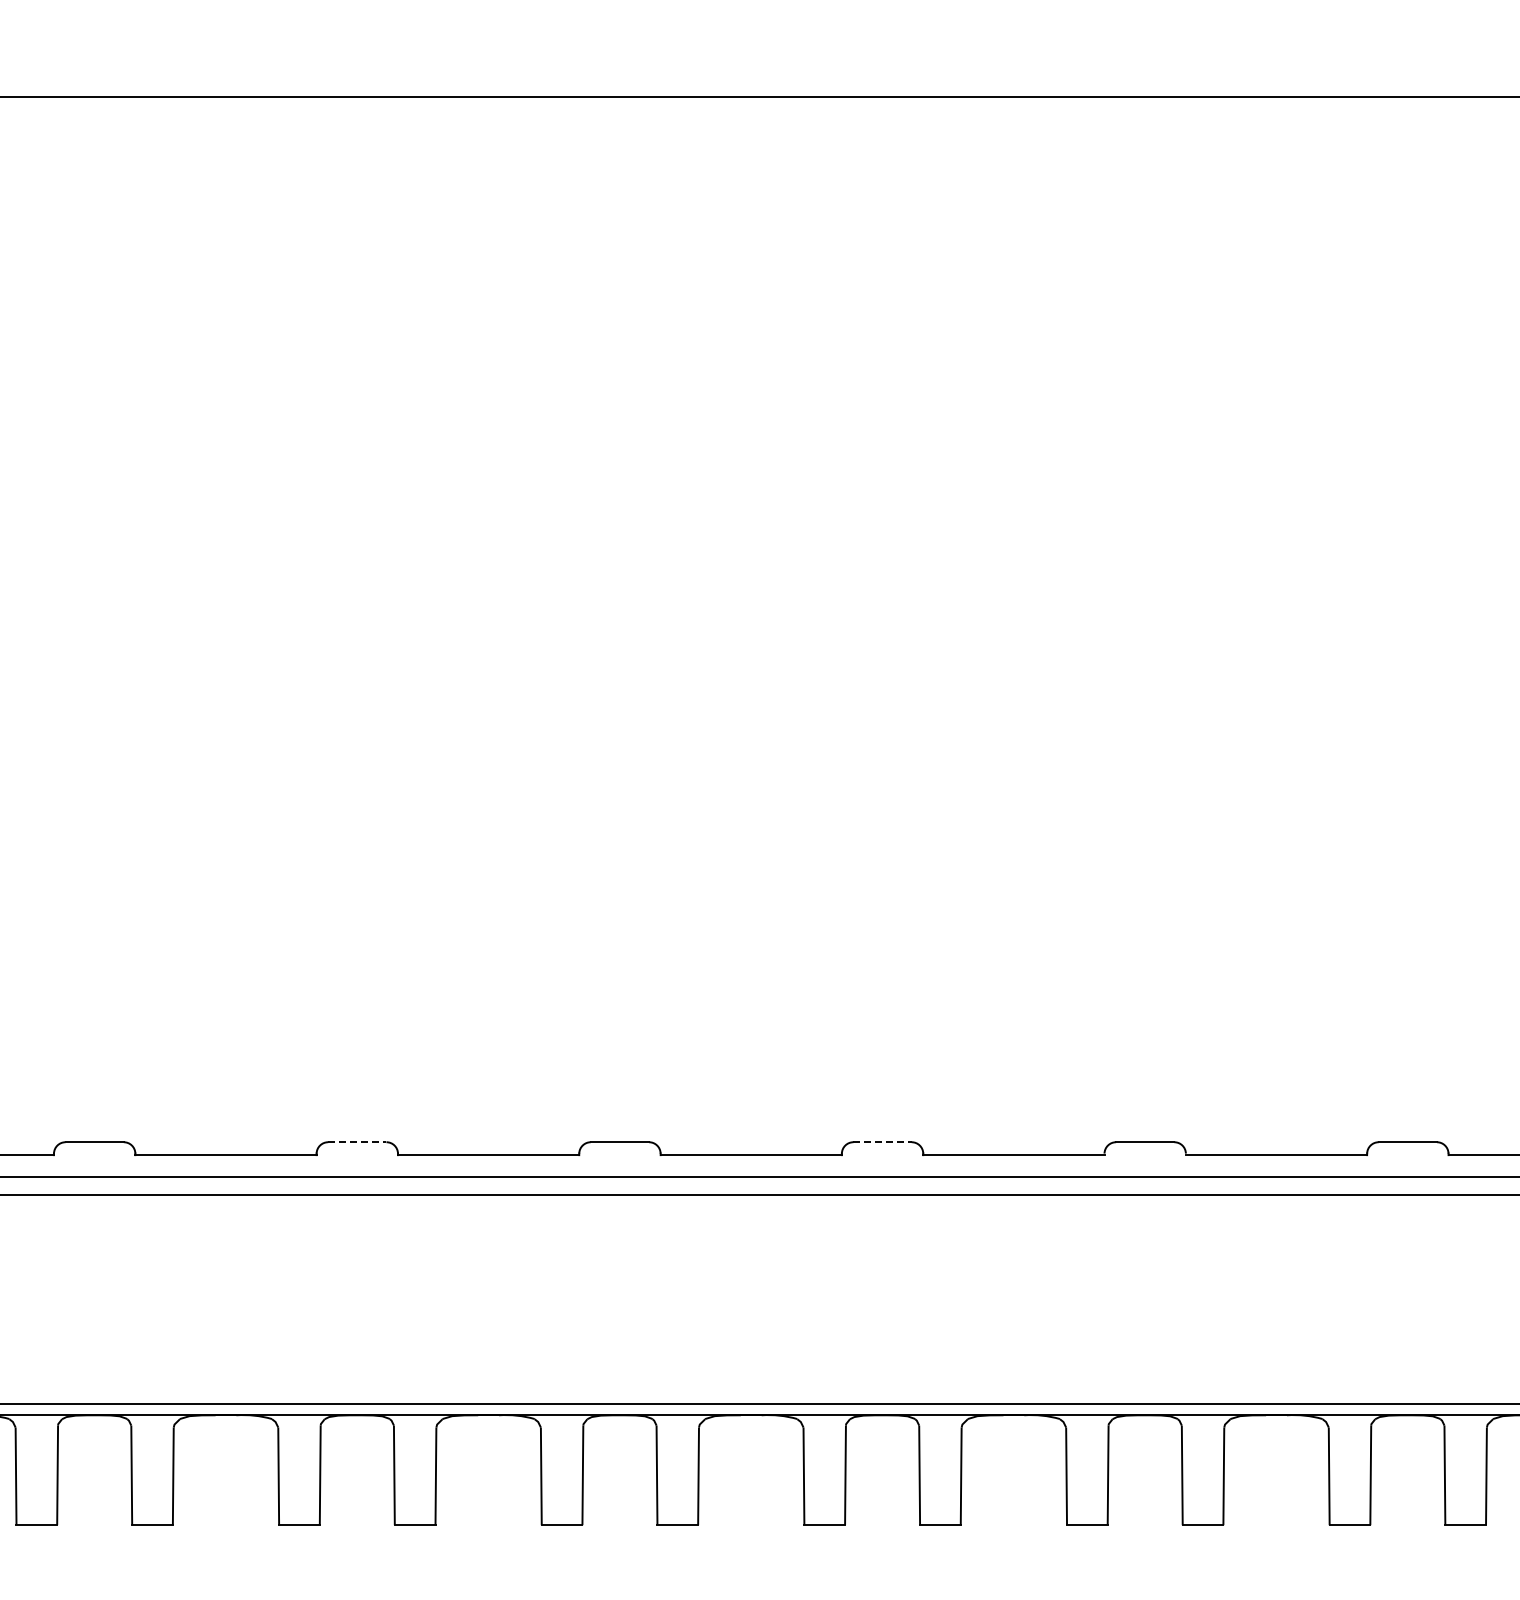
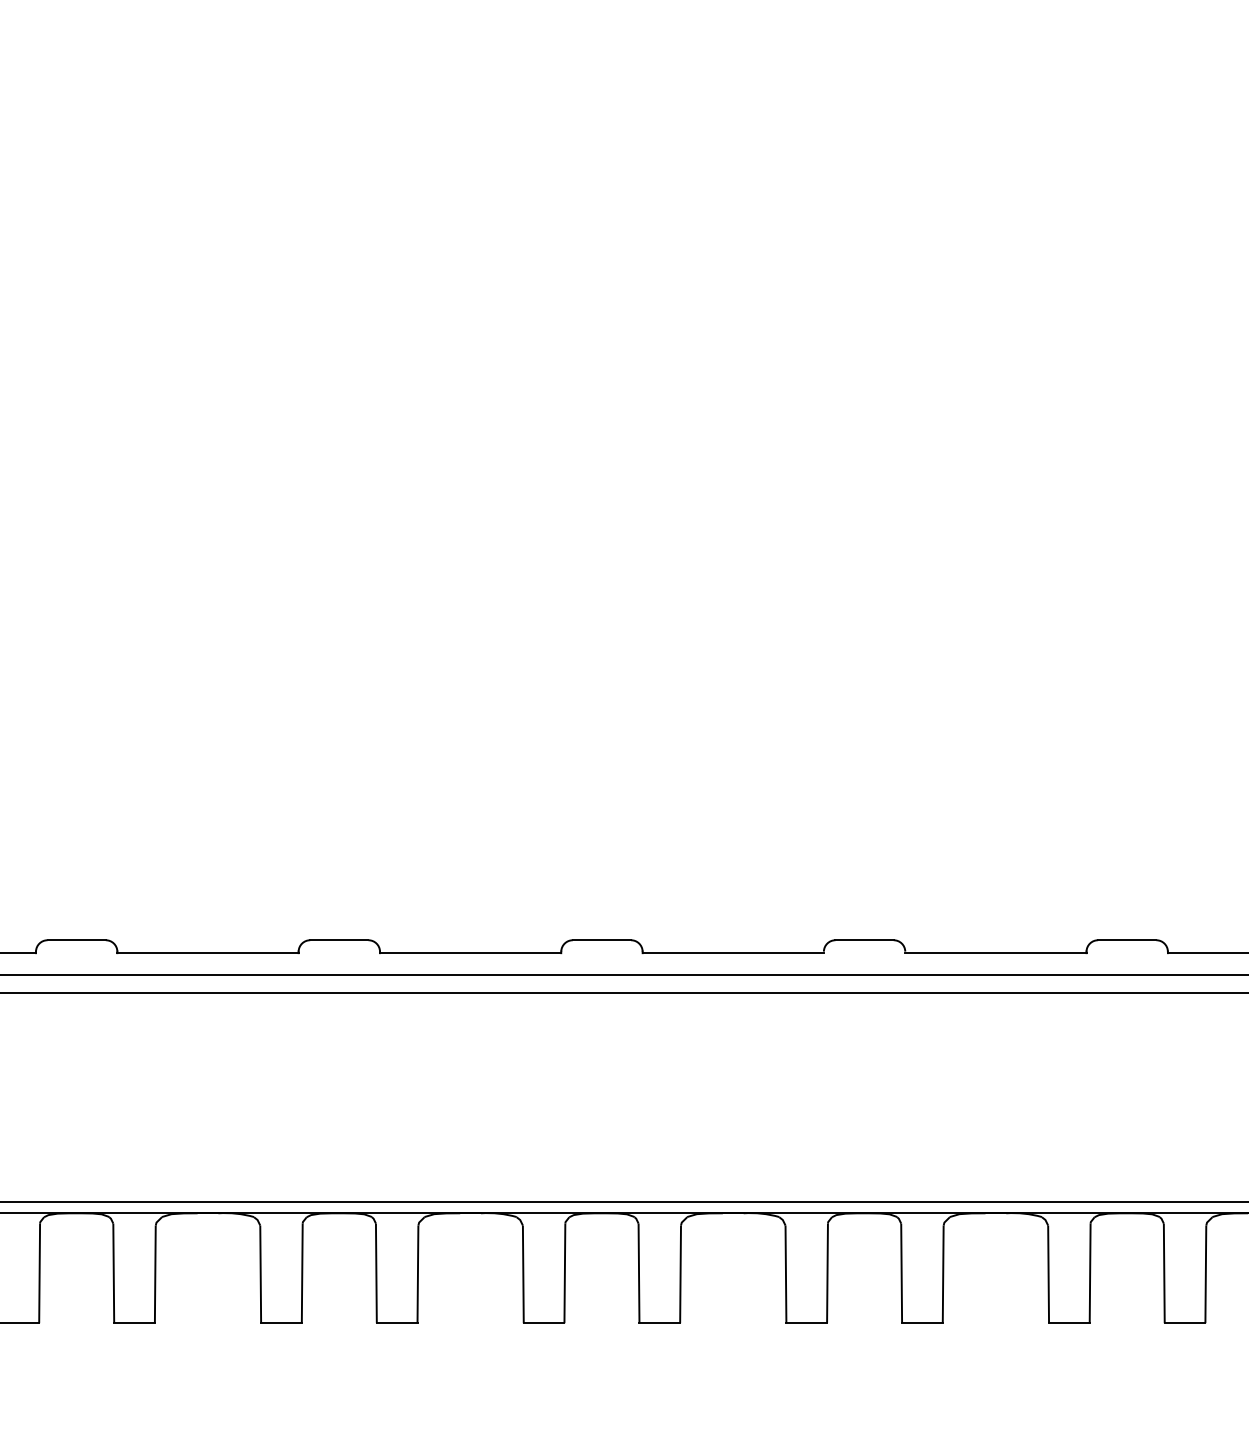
line: (357, 1142) -> (76, 940), dashed -> solid
line: (883, 1142) -> (602, 940), dashed -> solid

